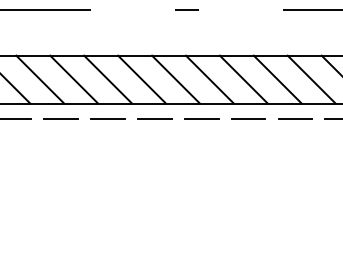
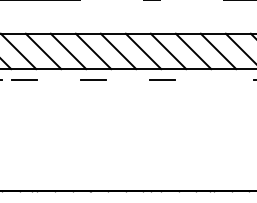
line: (295, 117) -> (231, 79), removed
line: (60, 119) -> (58, 80), removed
line: (154, 119) -> (127, 80), removed
line: (247, 119) -> (196, 80), removed

